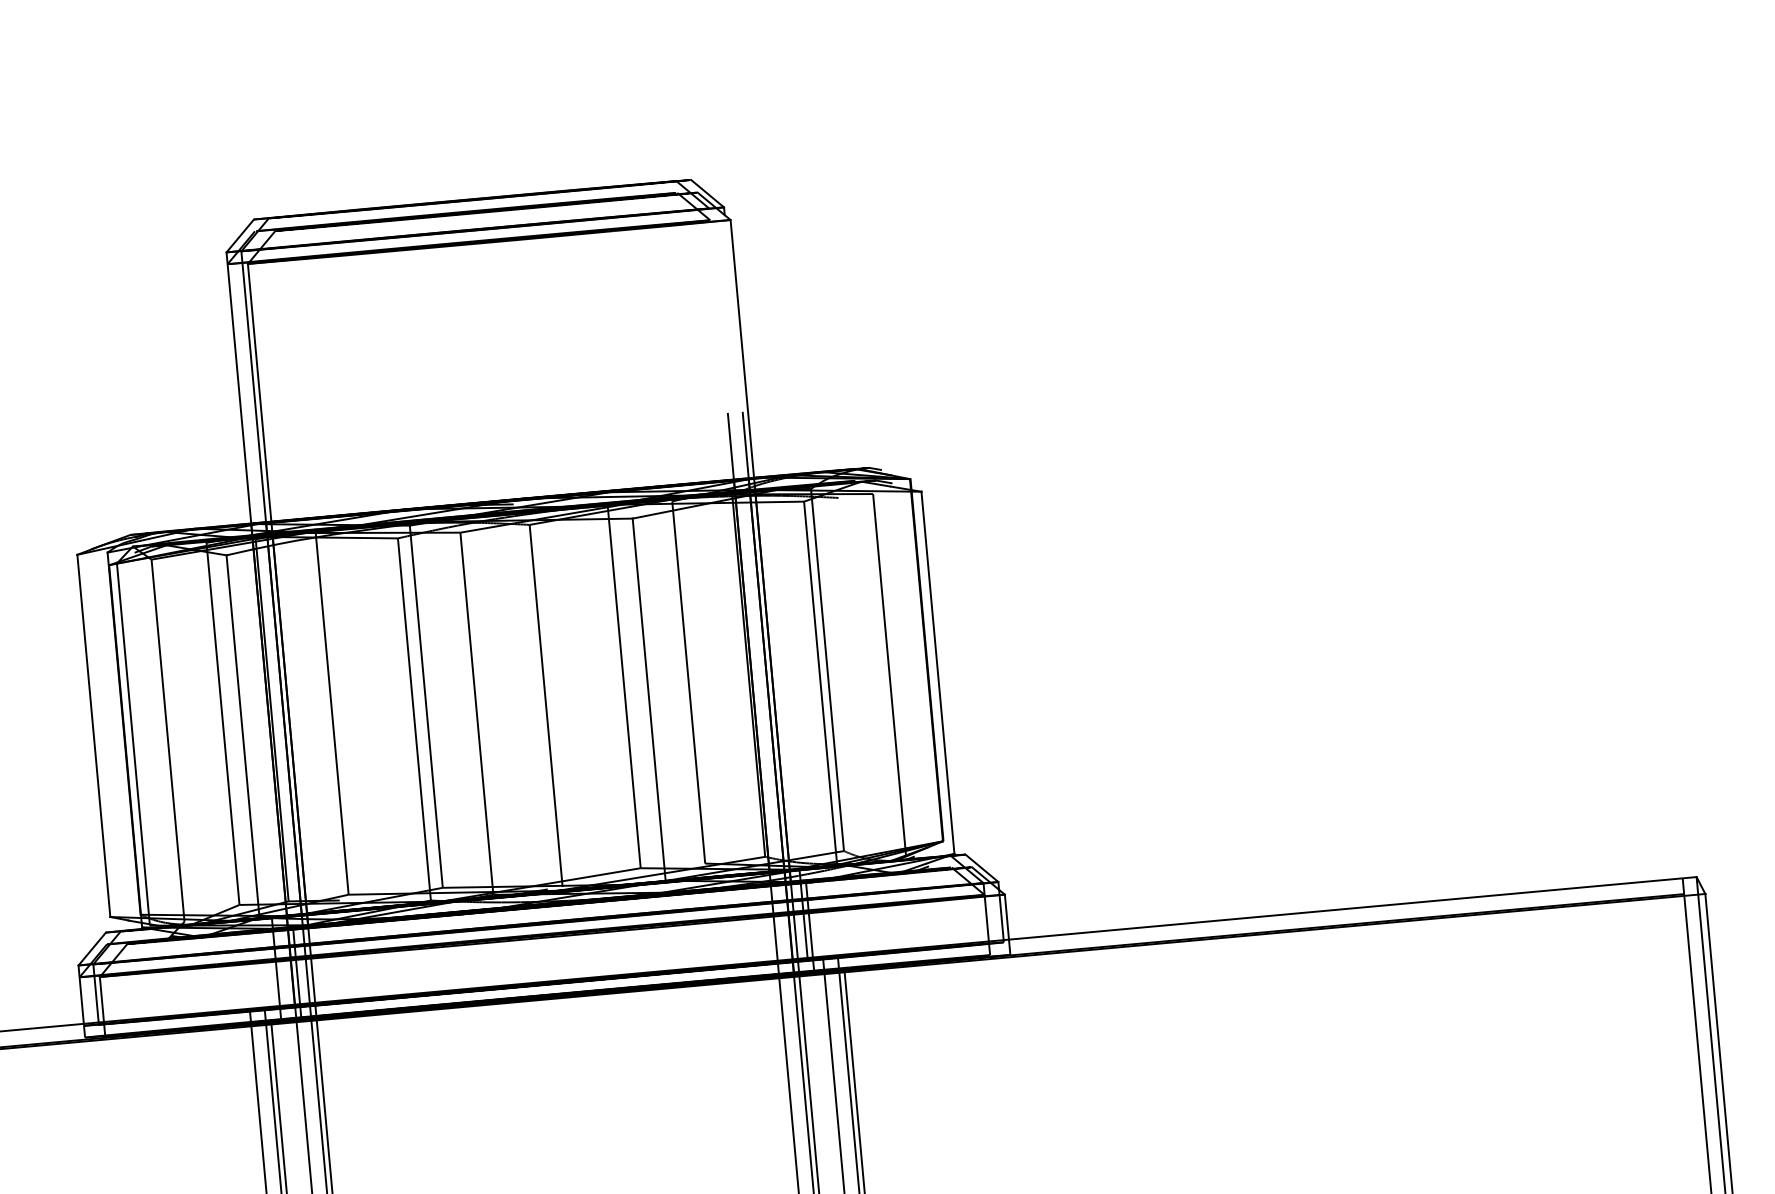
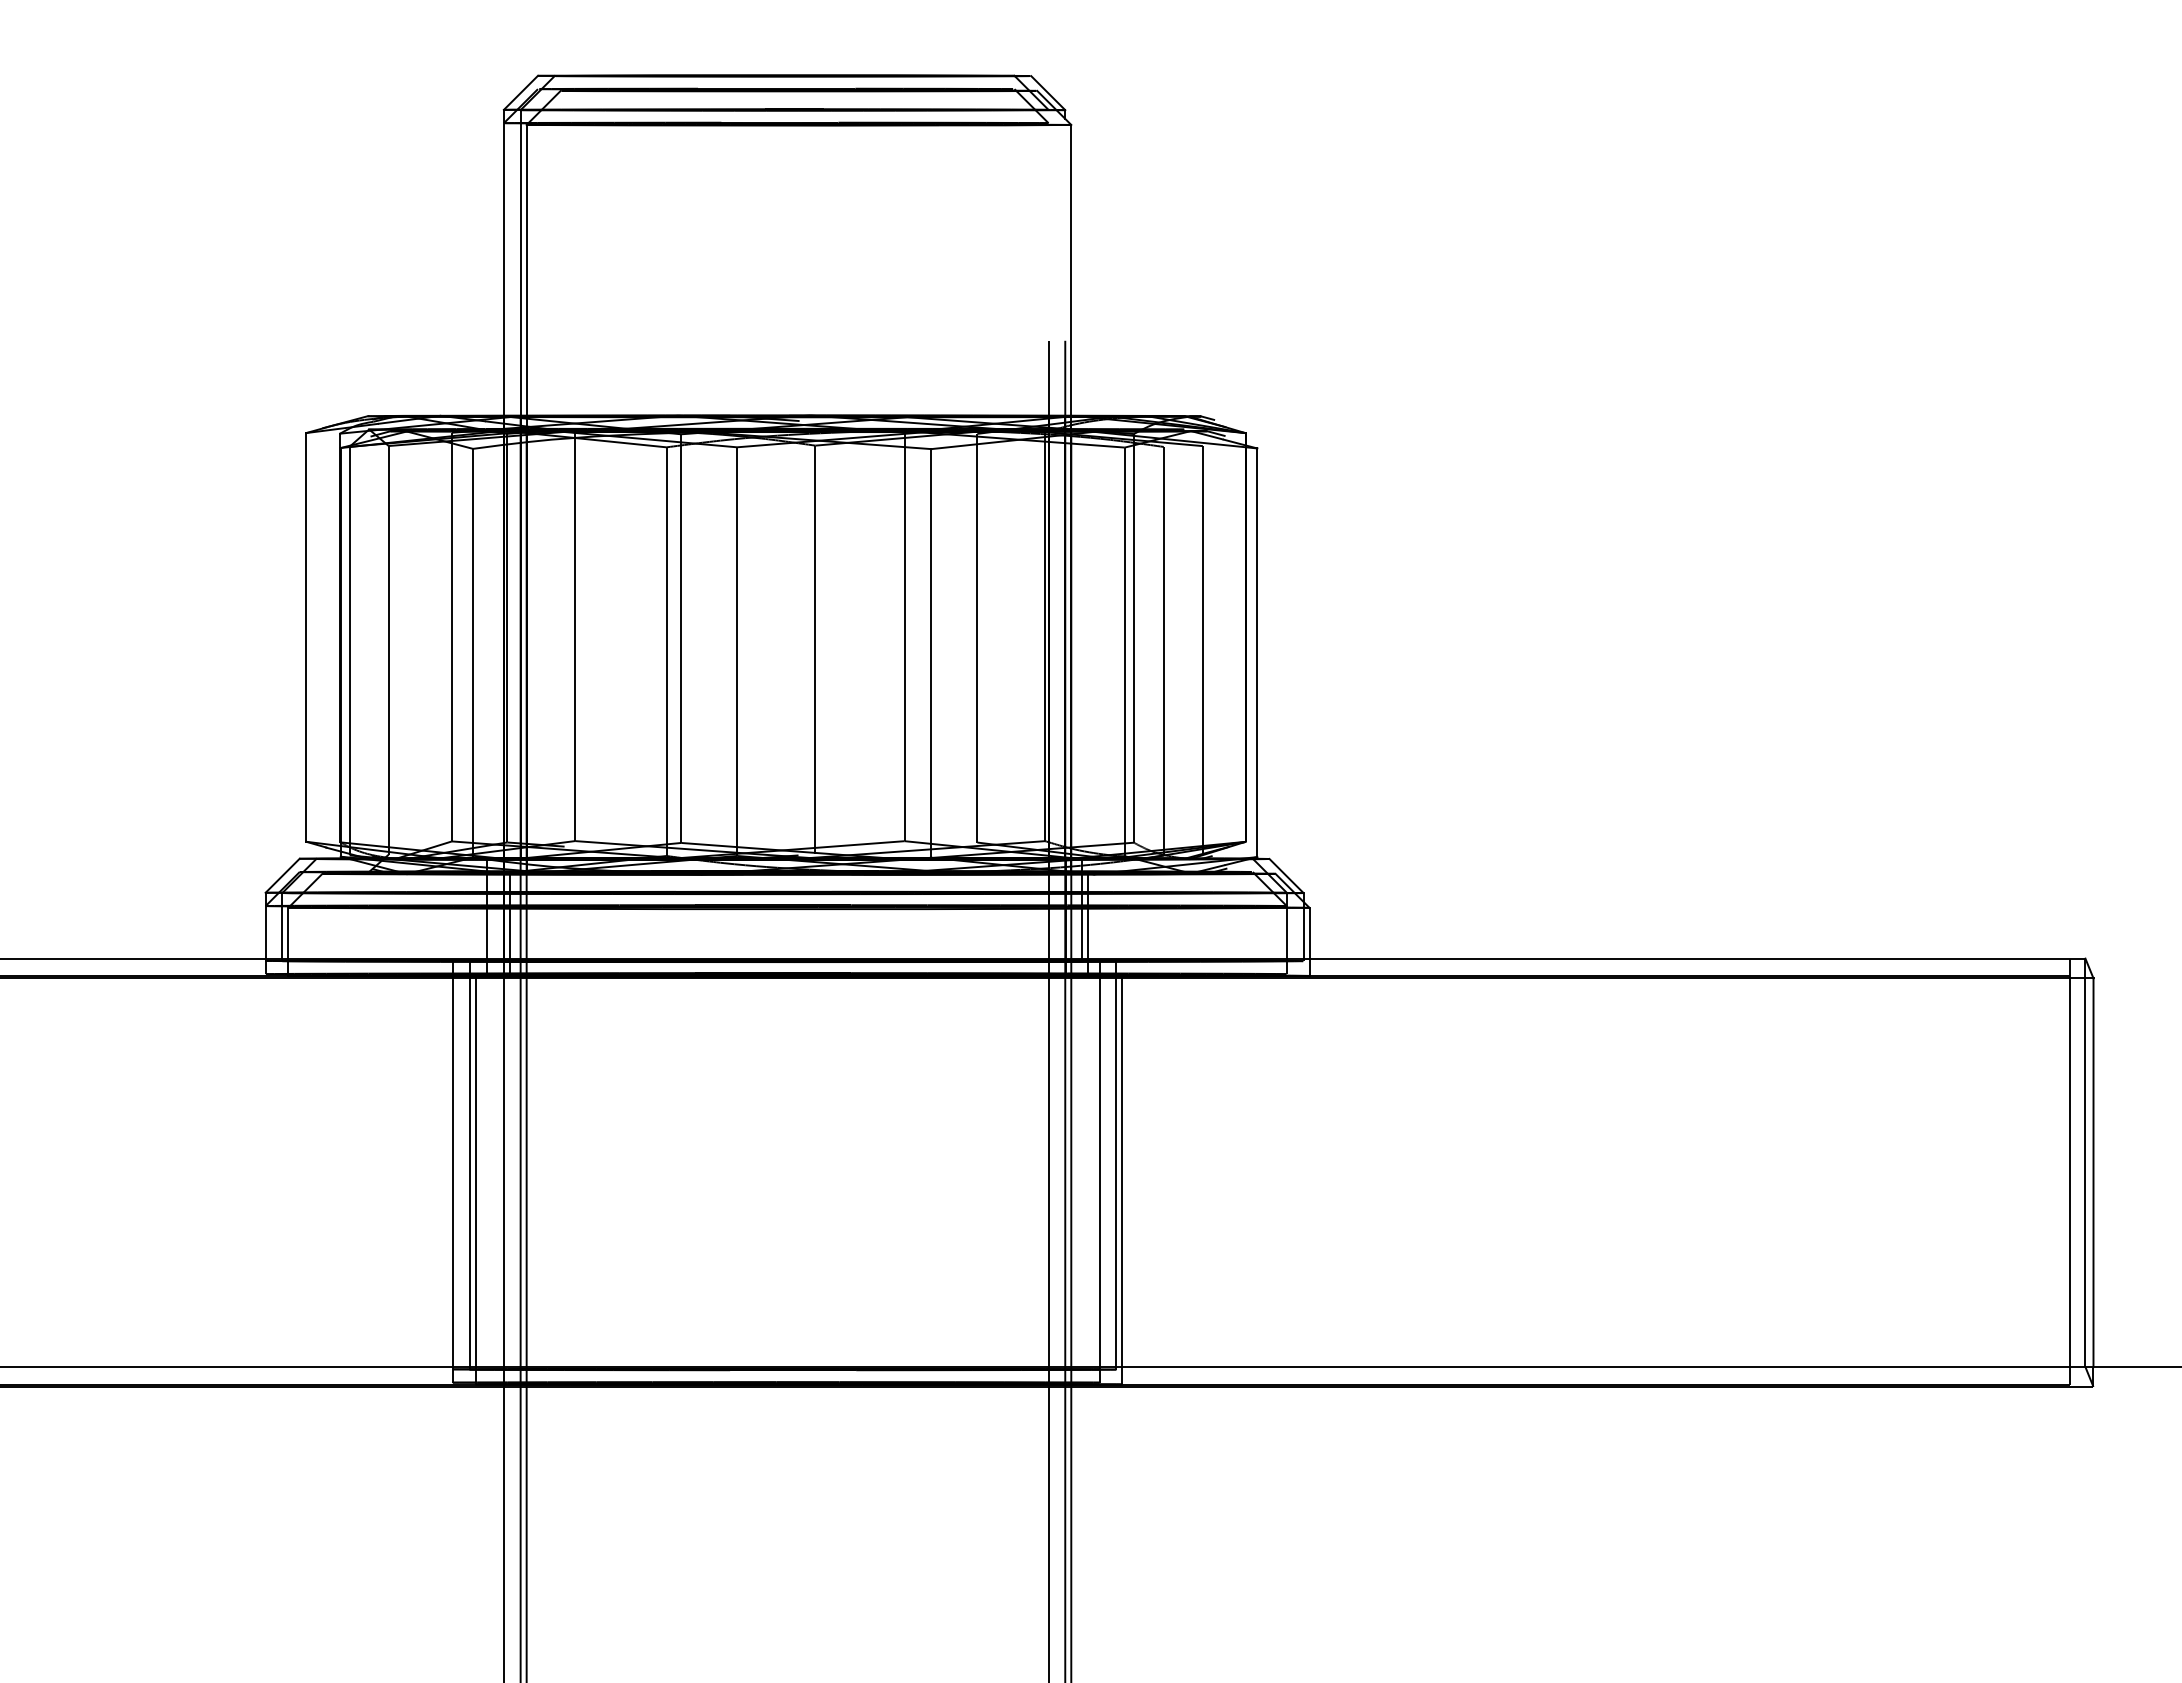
line: (854, 678) -> (1163, 650), added

